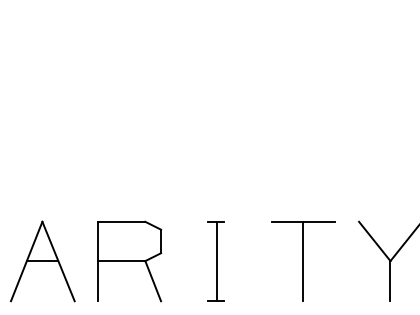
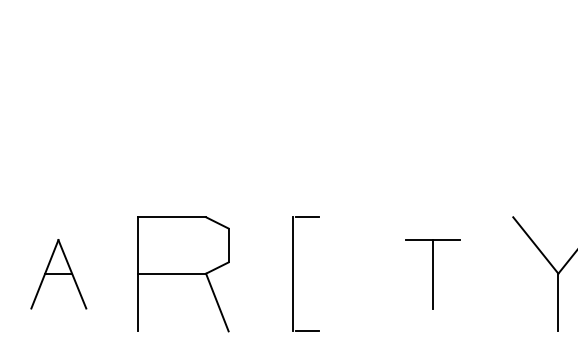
part: (42, 261) -> (58, 274), size x0.6
line: (216, 261) -> (292, 274), moved
part: (303, 261) -> (433, 274), size x0.6

